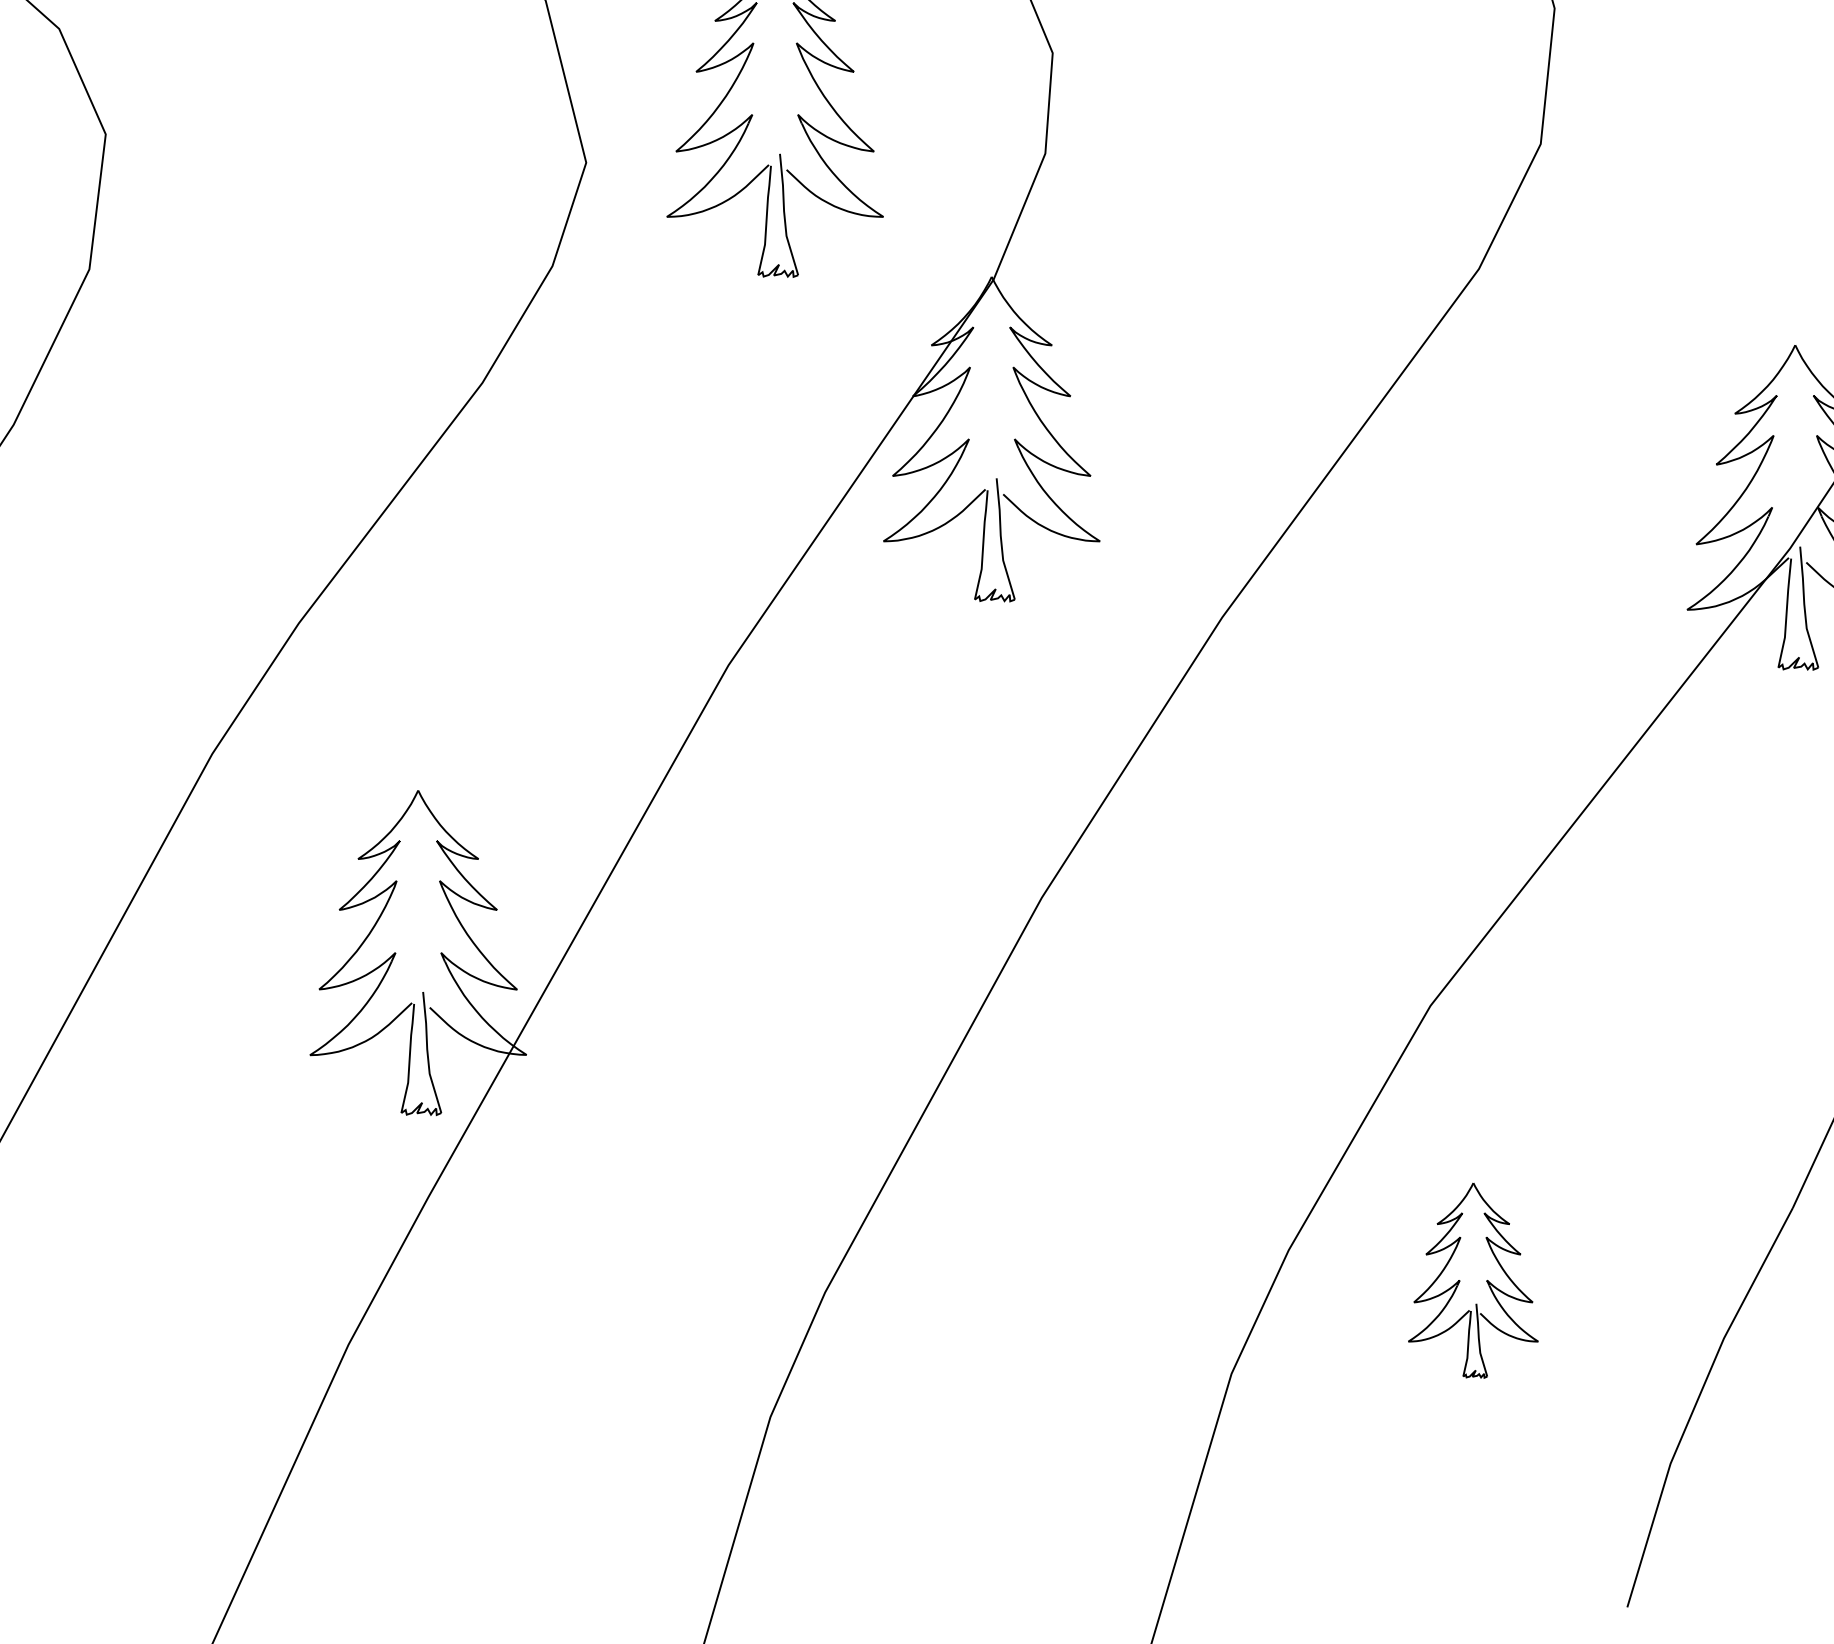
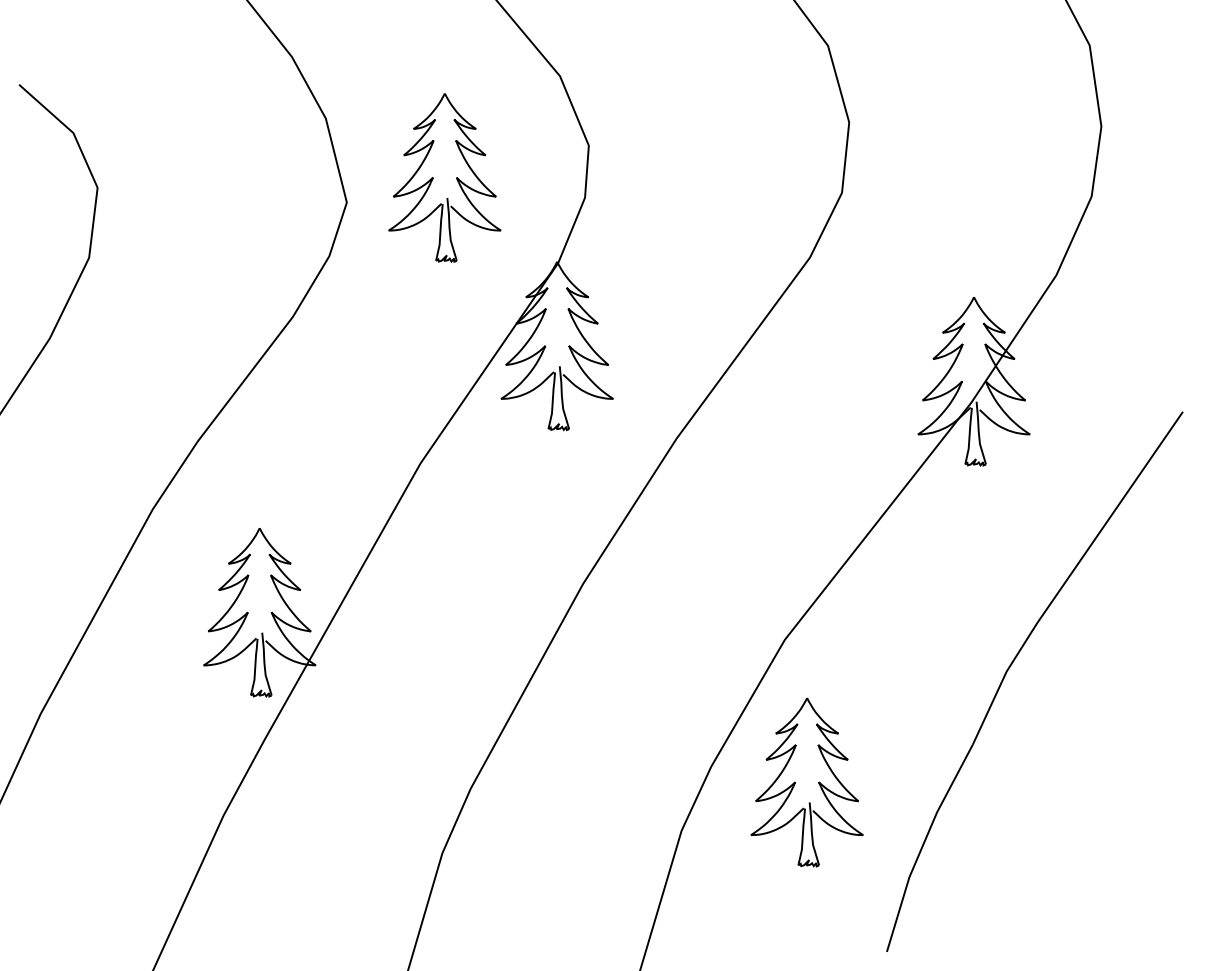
part: (1472, 1280) -> (806, 782), size x1.67

